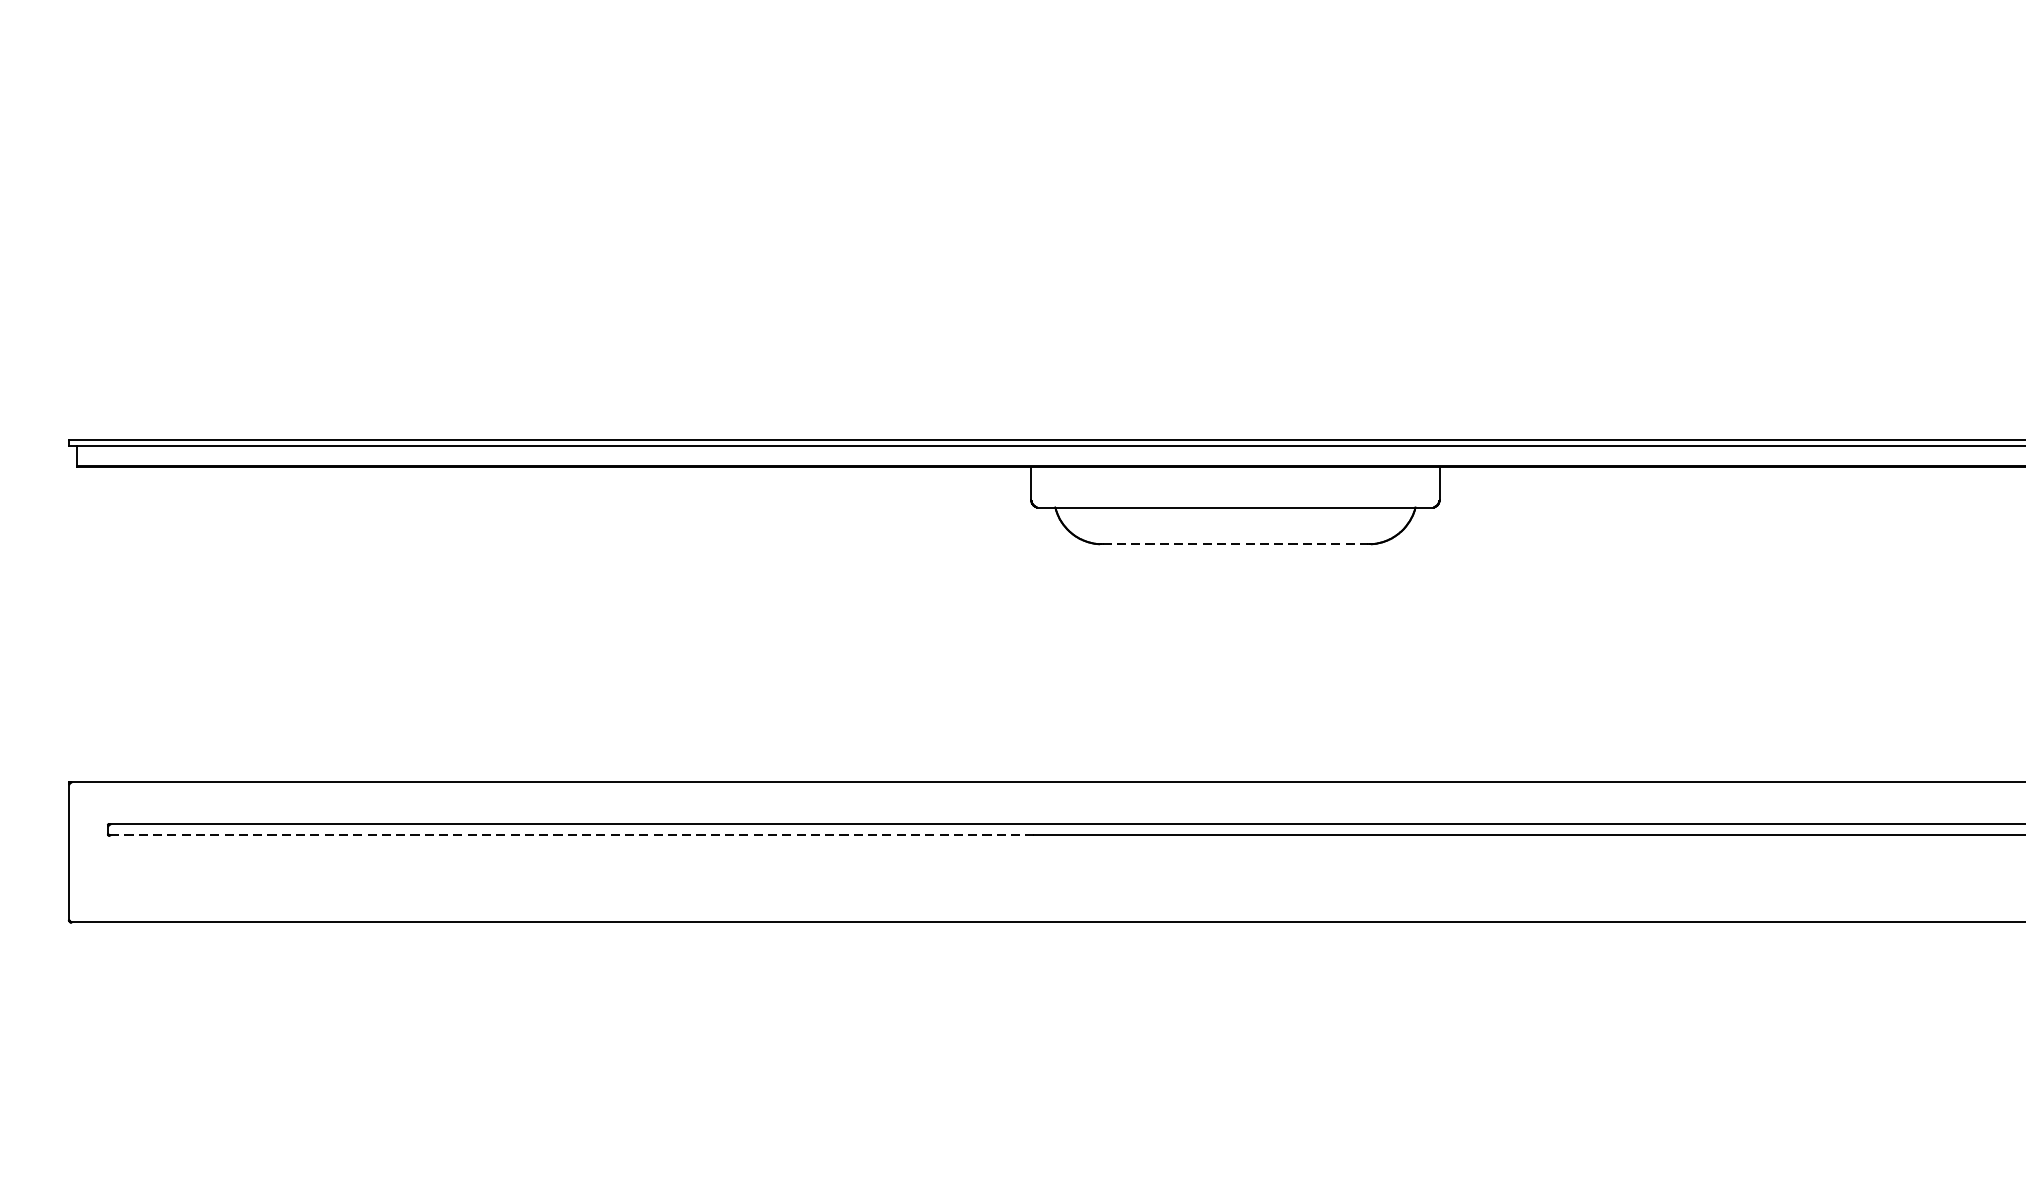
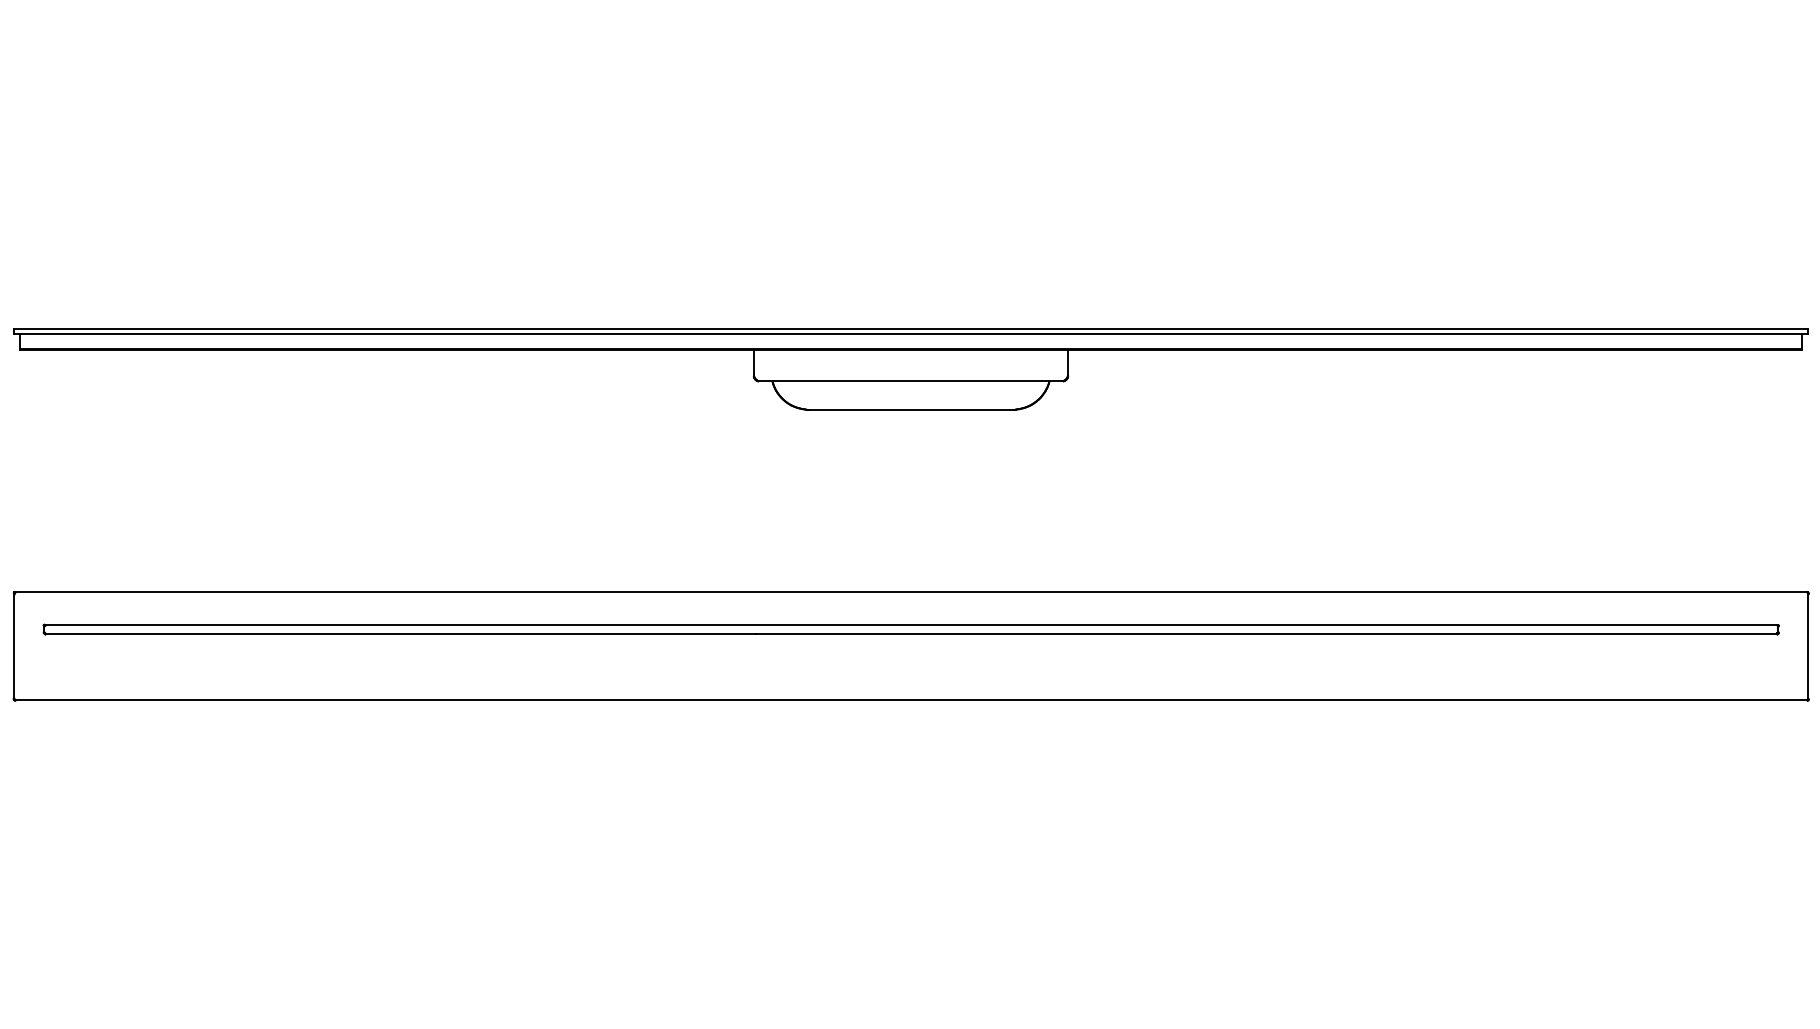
line: (1236, 544) -> (911, 409), dashed -> solid
line: (571, 835) -> (400, 633), dashed -> solid

